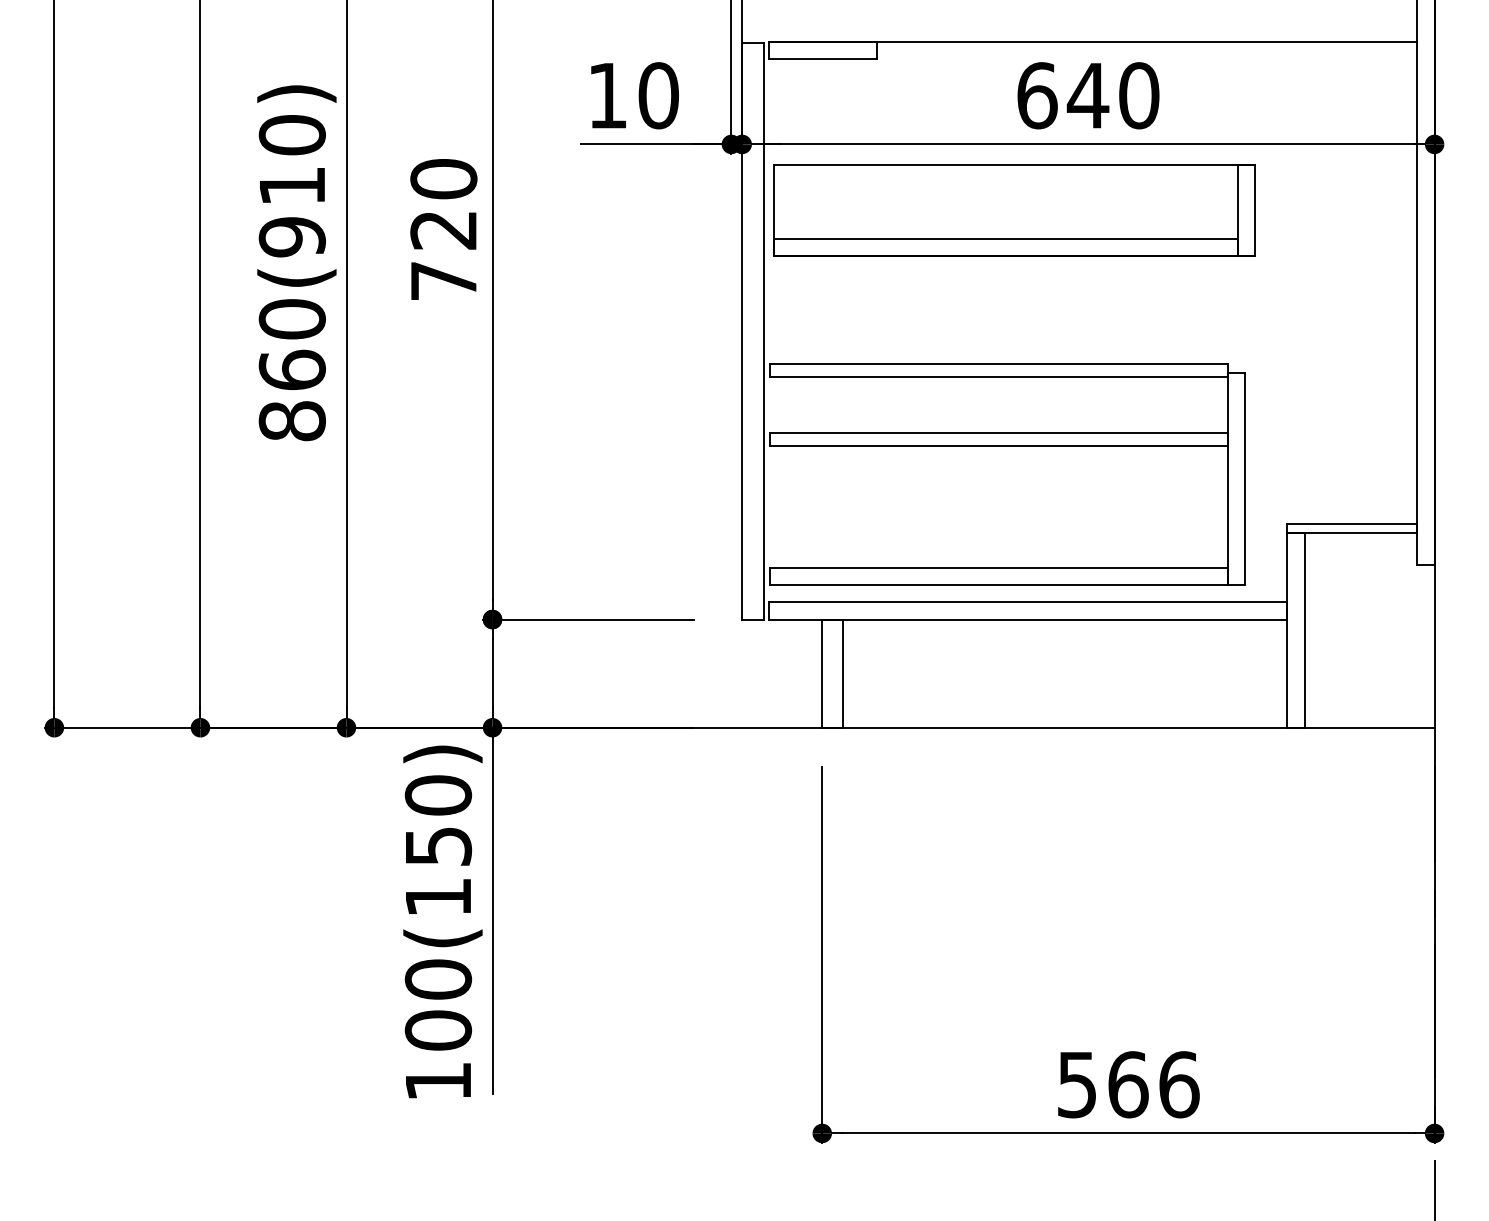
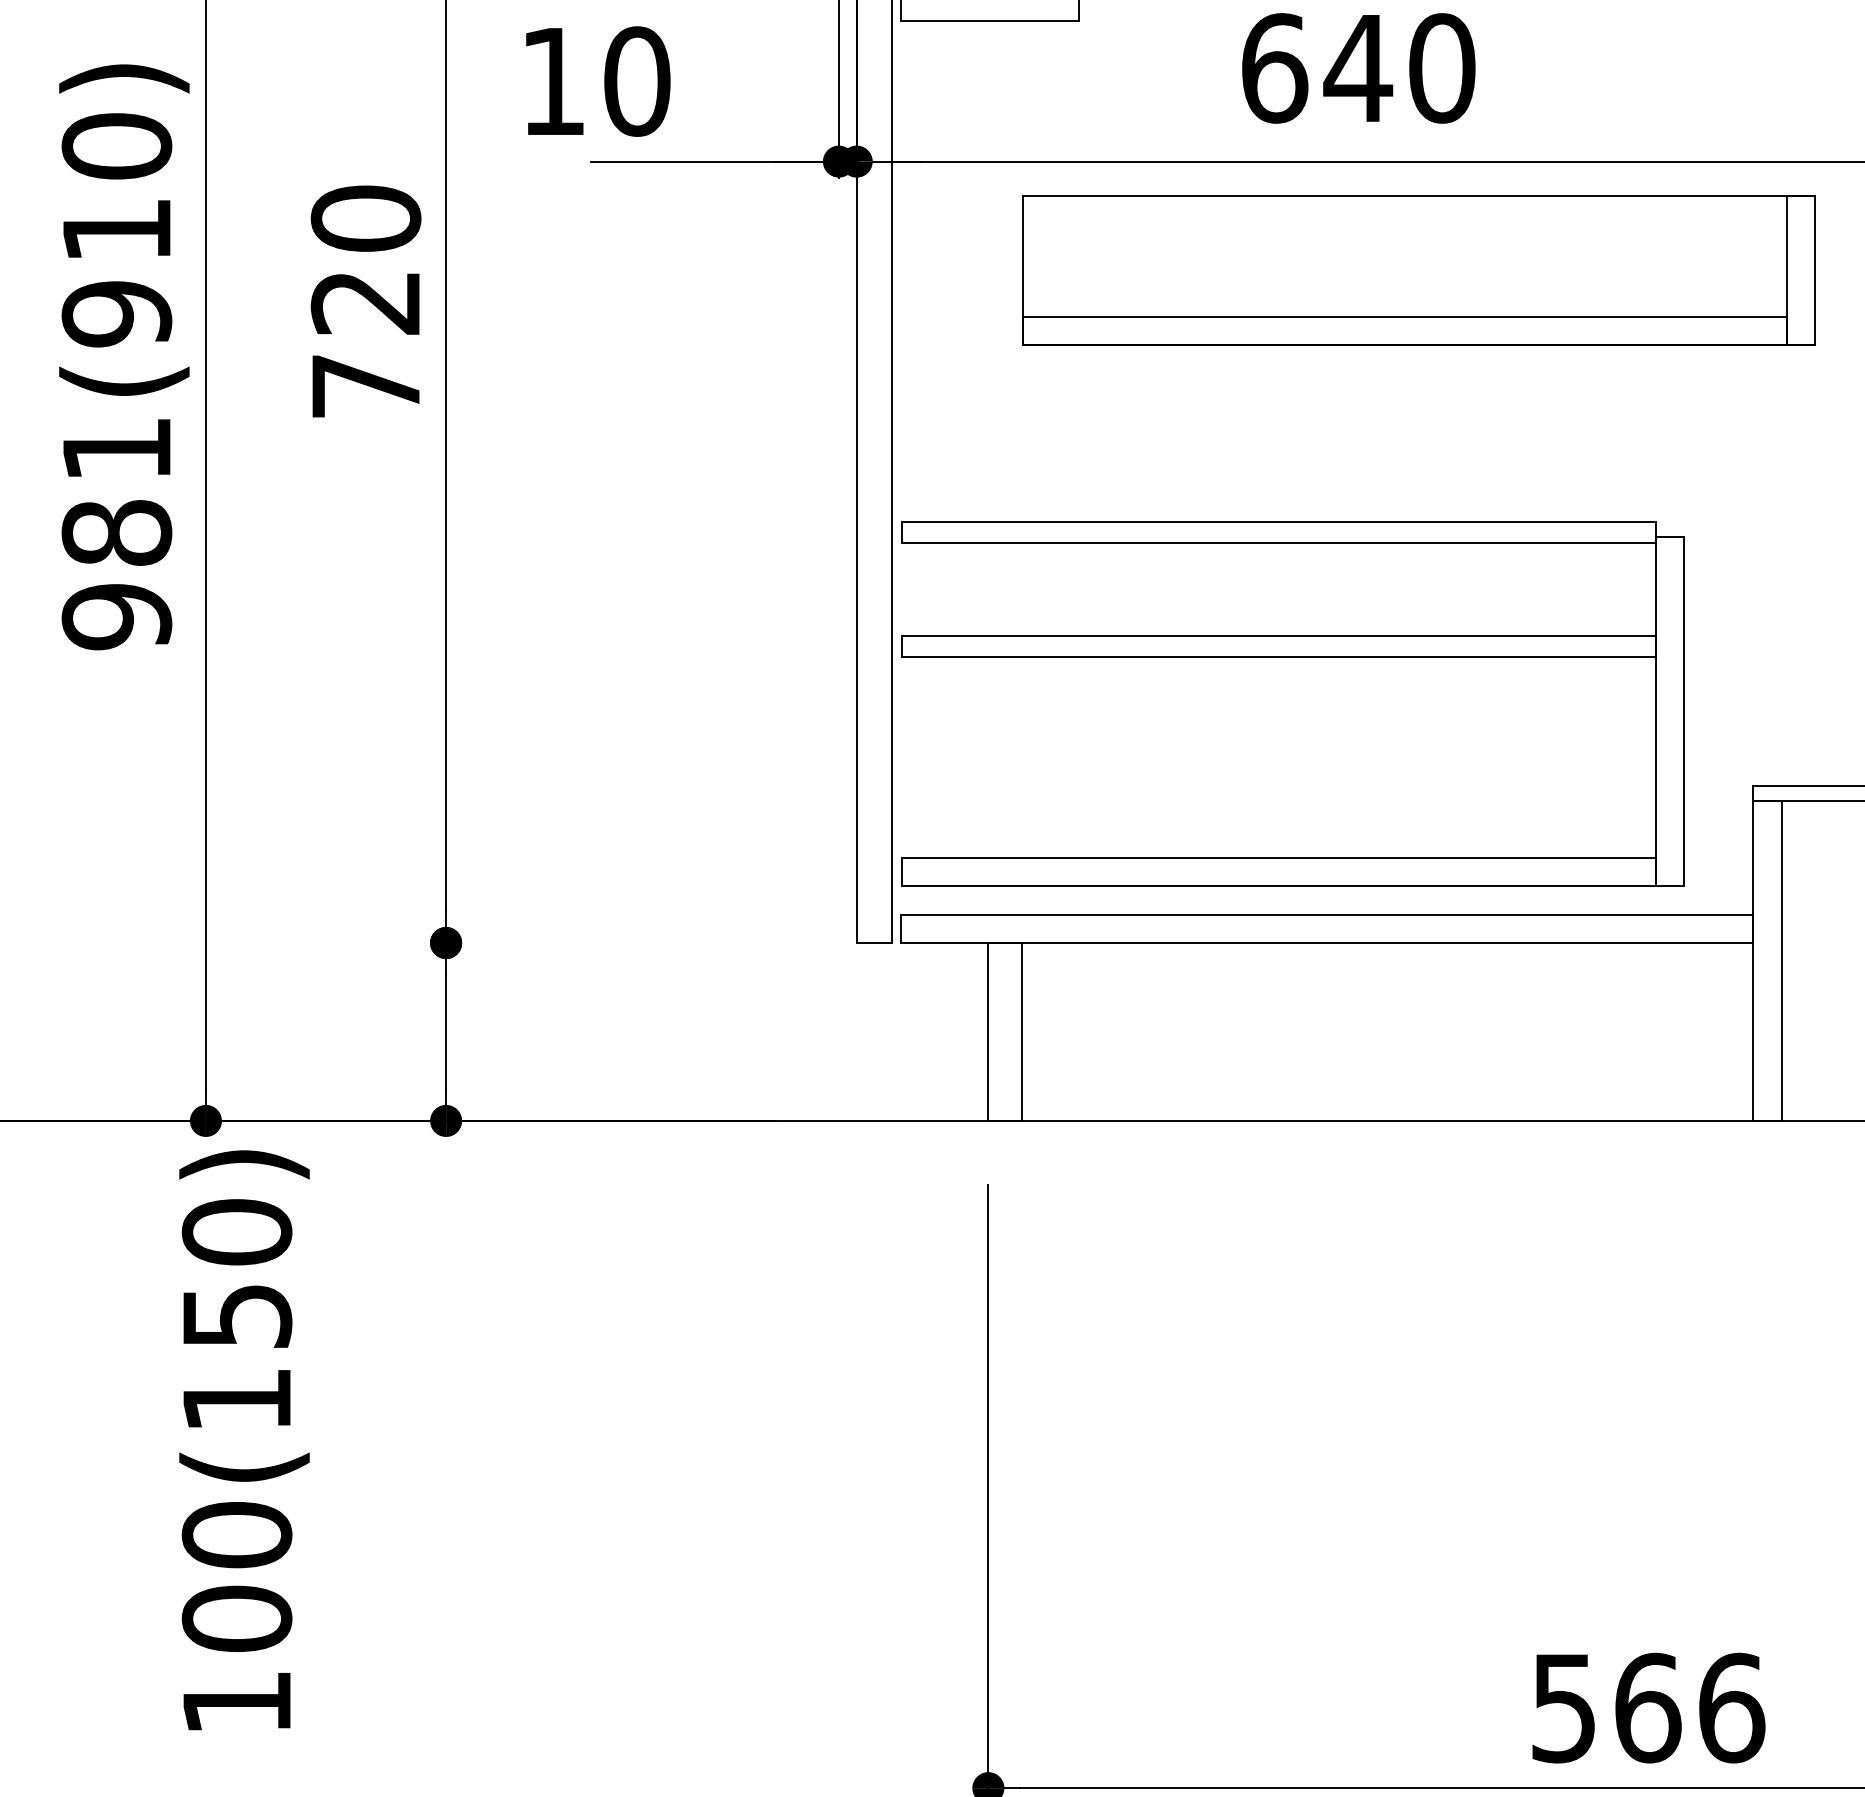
text: (634, 95) -> (597, 81), moved
text: (1088, 95) -> (1358, 67), moved
part: (1014, 210) -> (1419, 270), moved
text: (291, 370) -> (115, 533), 860(910) -> 981(910)
line: (588, 619) -> (603, 942), removed
line: (492, 910) -> (446, 1421), removed
text: (442, 921) -> (243, 1439), moved
text: (1128, 1084) -> (1648, 1707), moved

